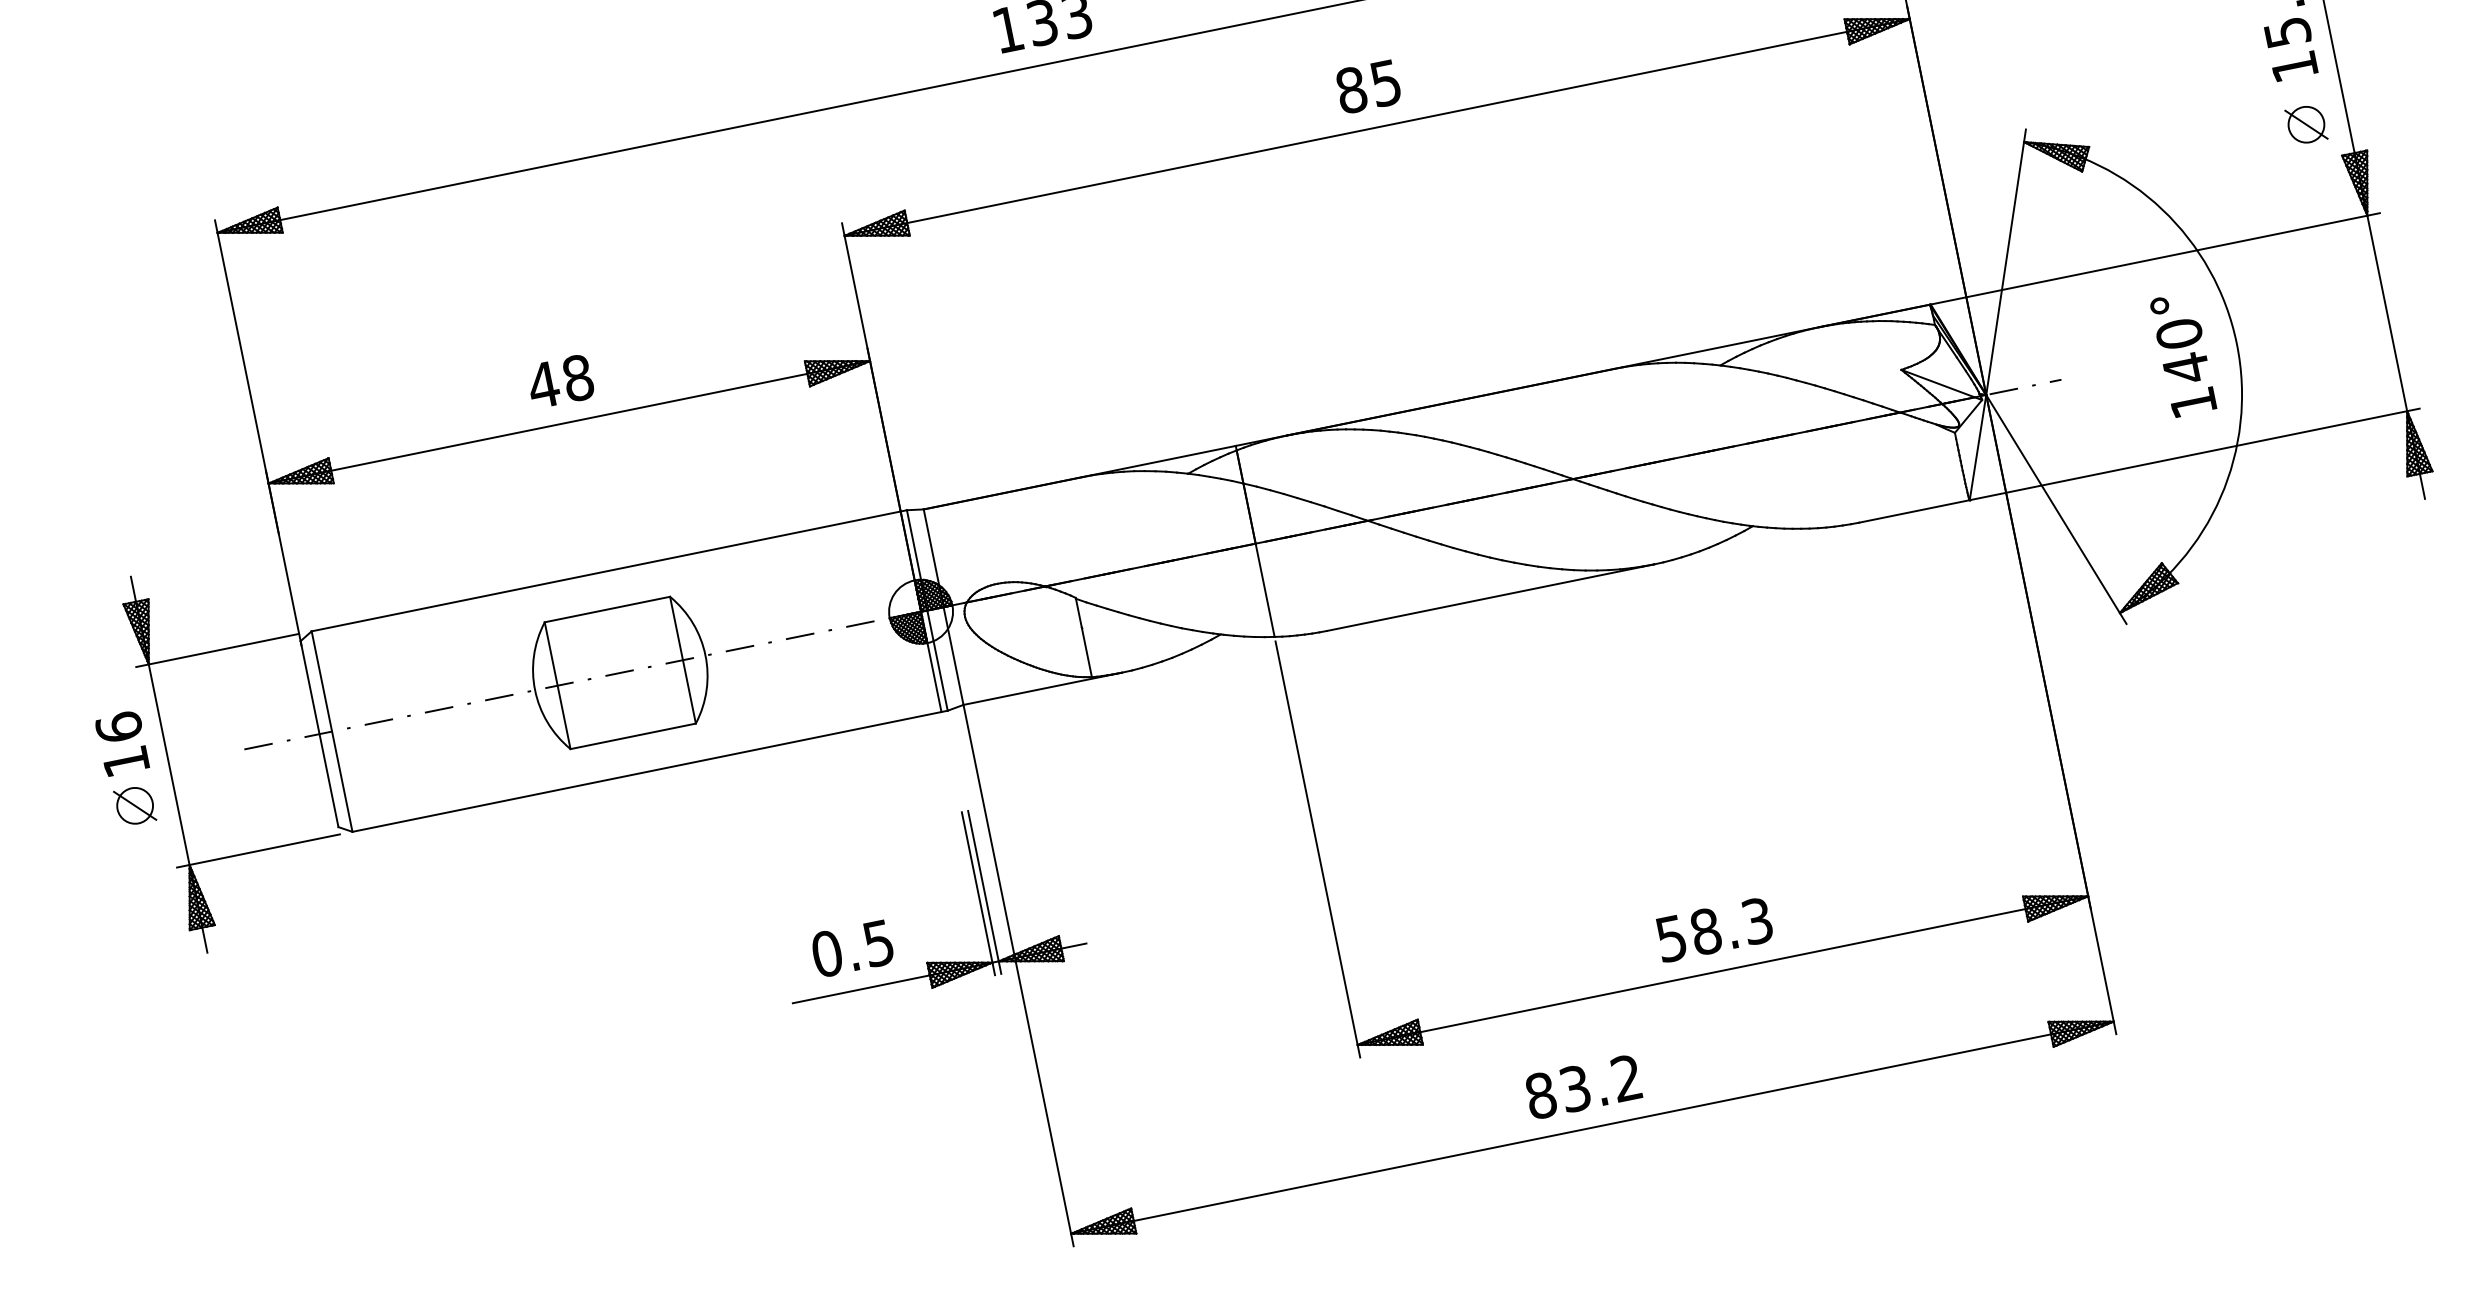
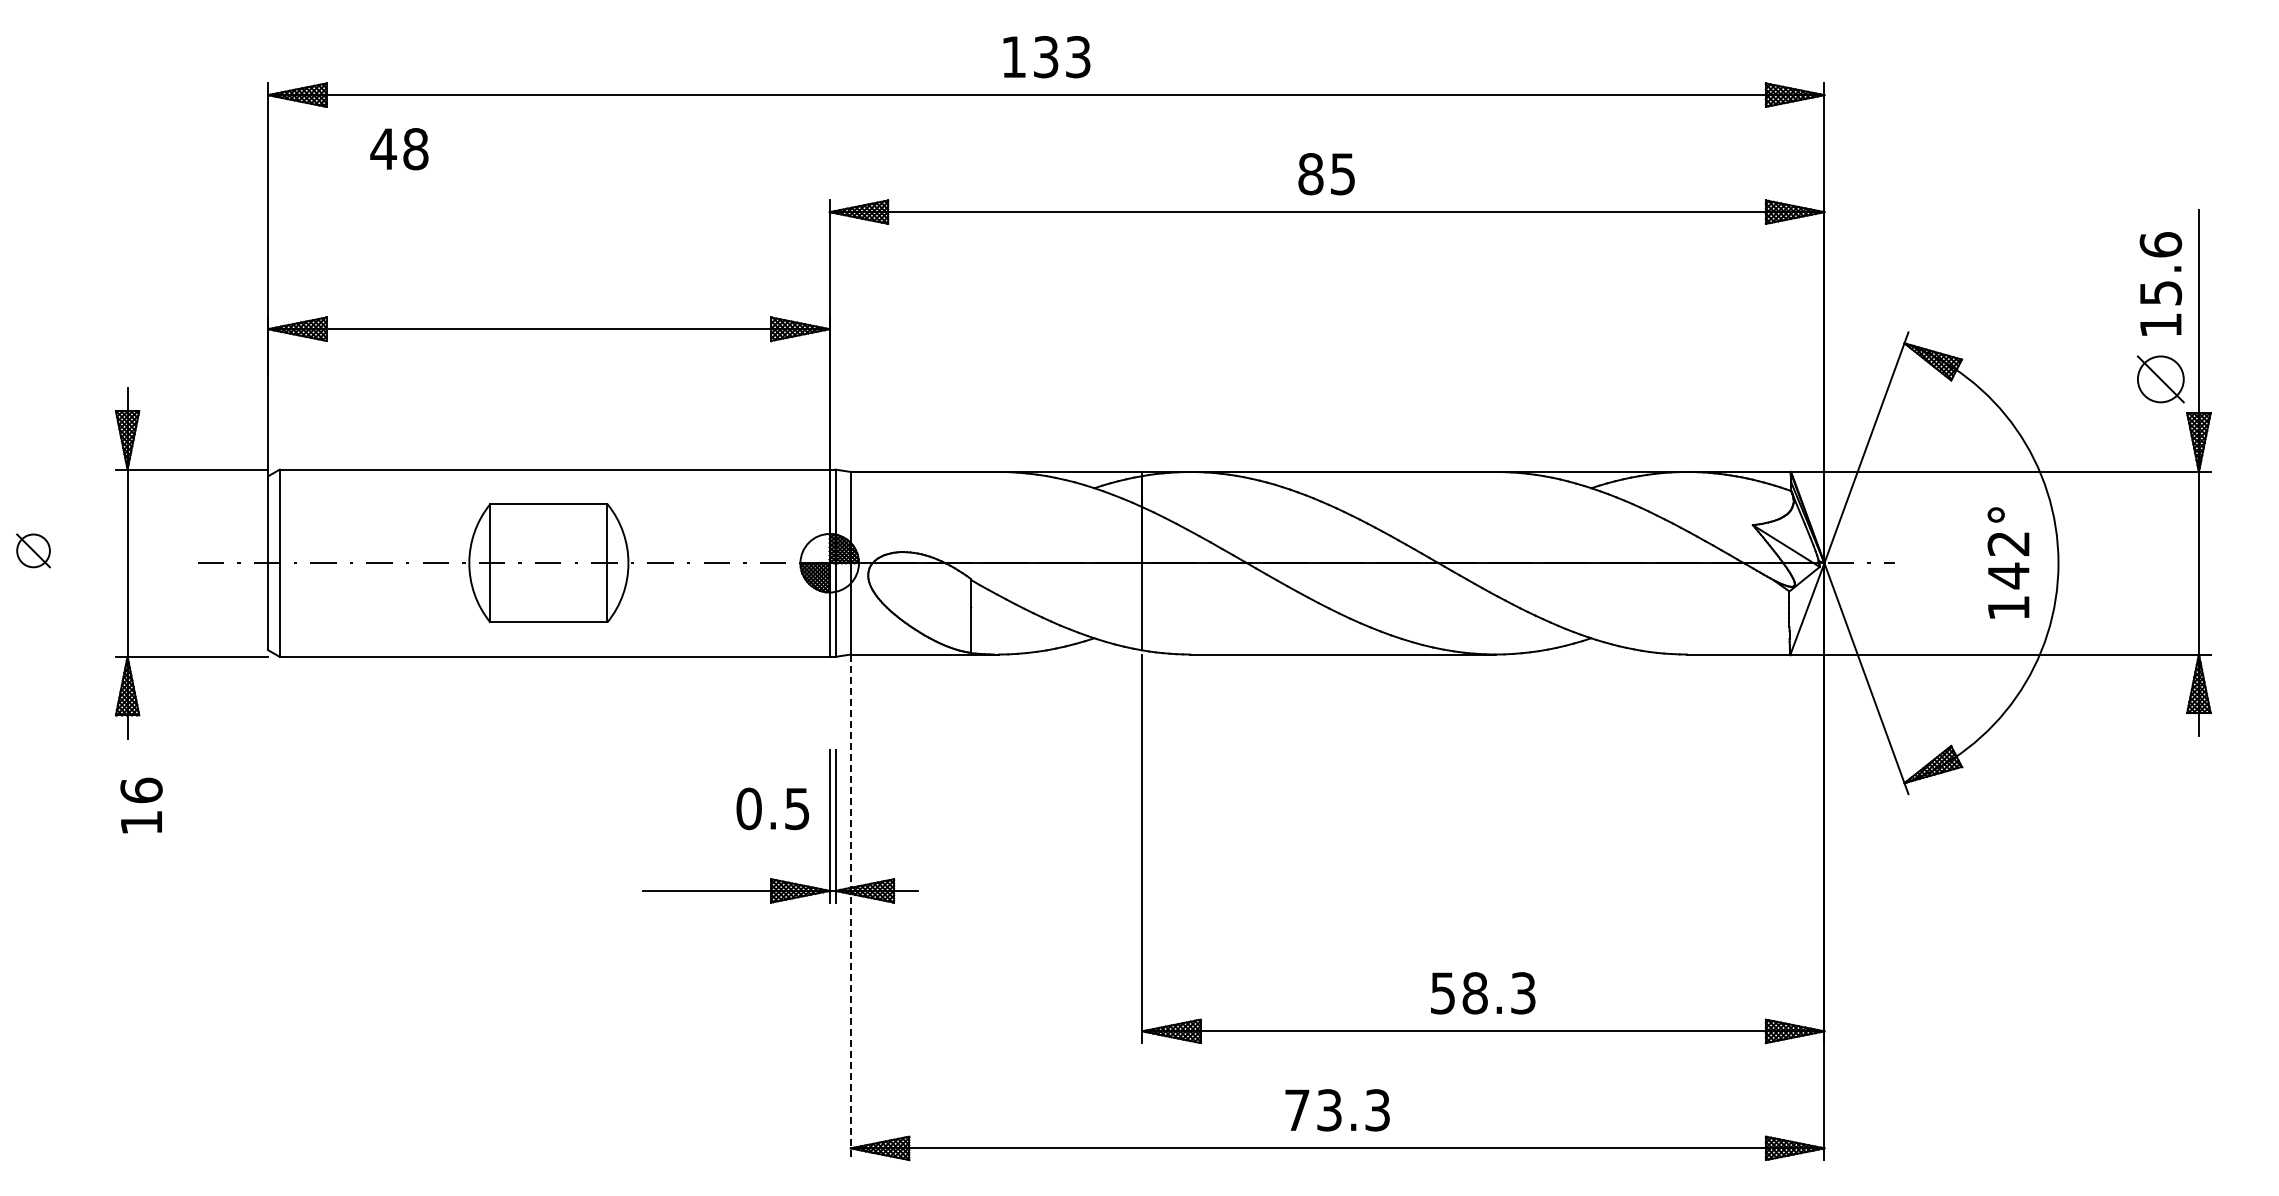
part: (2305, 123) -> (2160, 378), size x1.4
text: (2179, 333) -> (2008, 543), 140° -> 142°
text: (560, 382) -> (399, 149), moved
text: (122, 743) -> (141, 805), moved
part: (134, 805) -> (33, 550), moved
text: (852, 948) -> (772, 808), moved
line: (1018, 975) -> (850, 907), solid -> dashed
text: (1582, 1087) -> (1336, 1110), 83.2 -> 73.3

